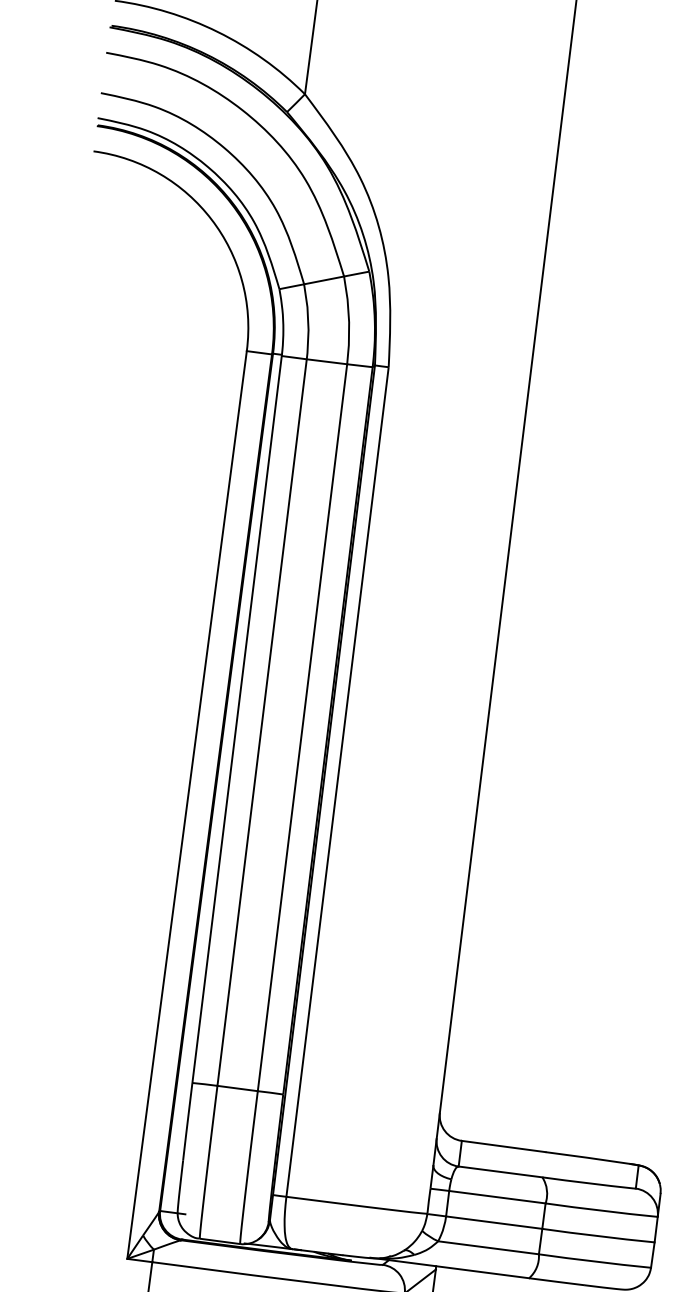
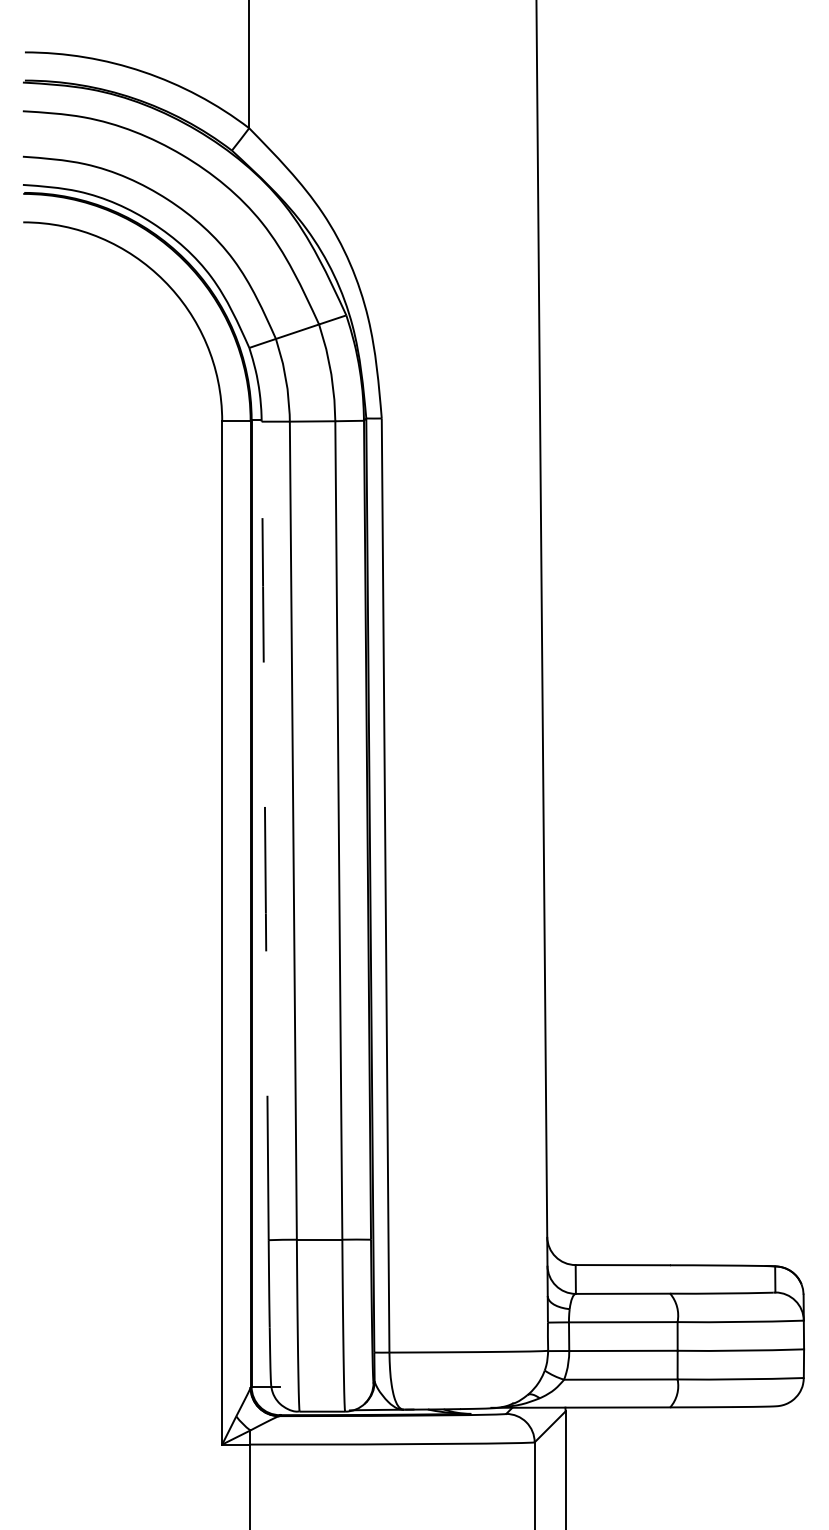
line: (237, 719) -> (265, 830), solid -> dashed

